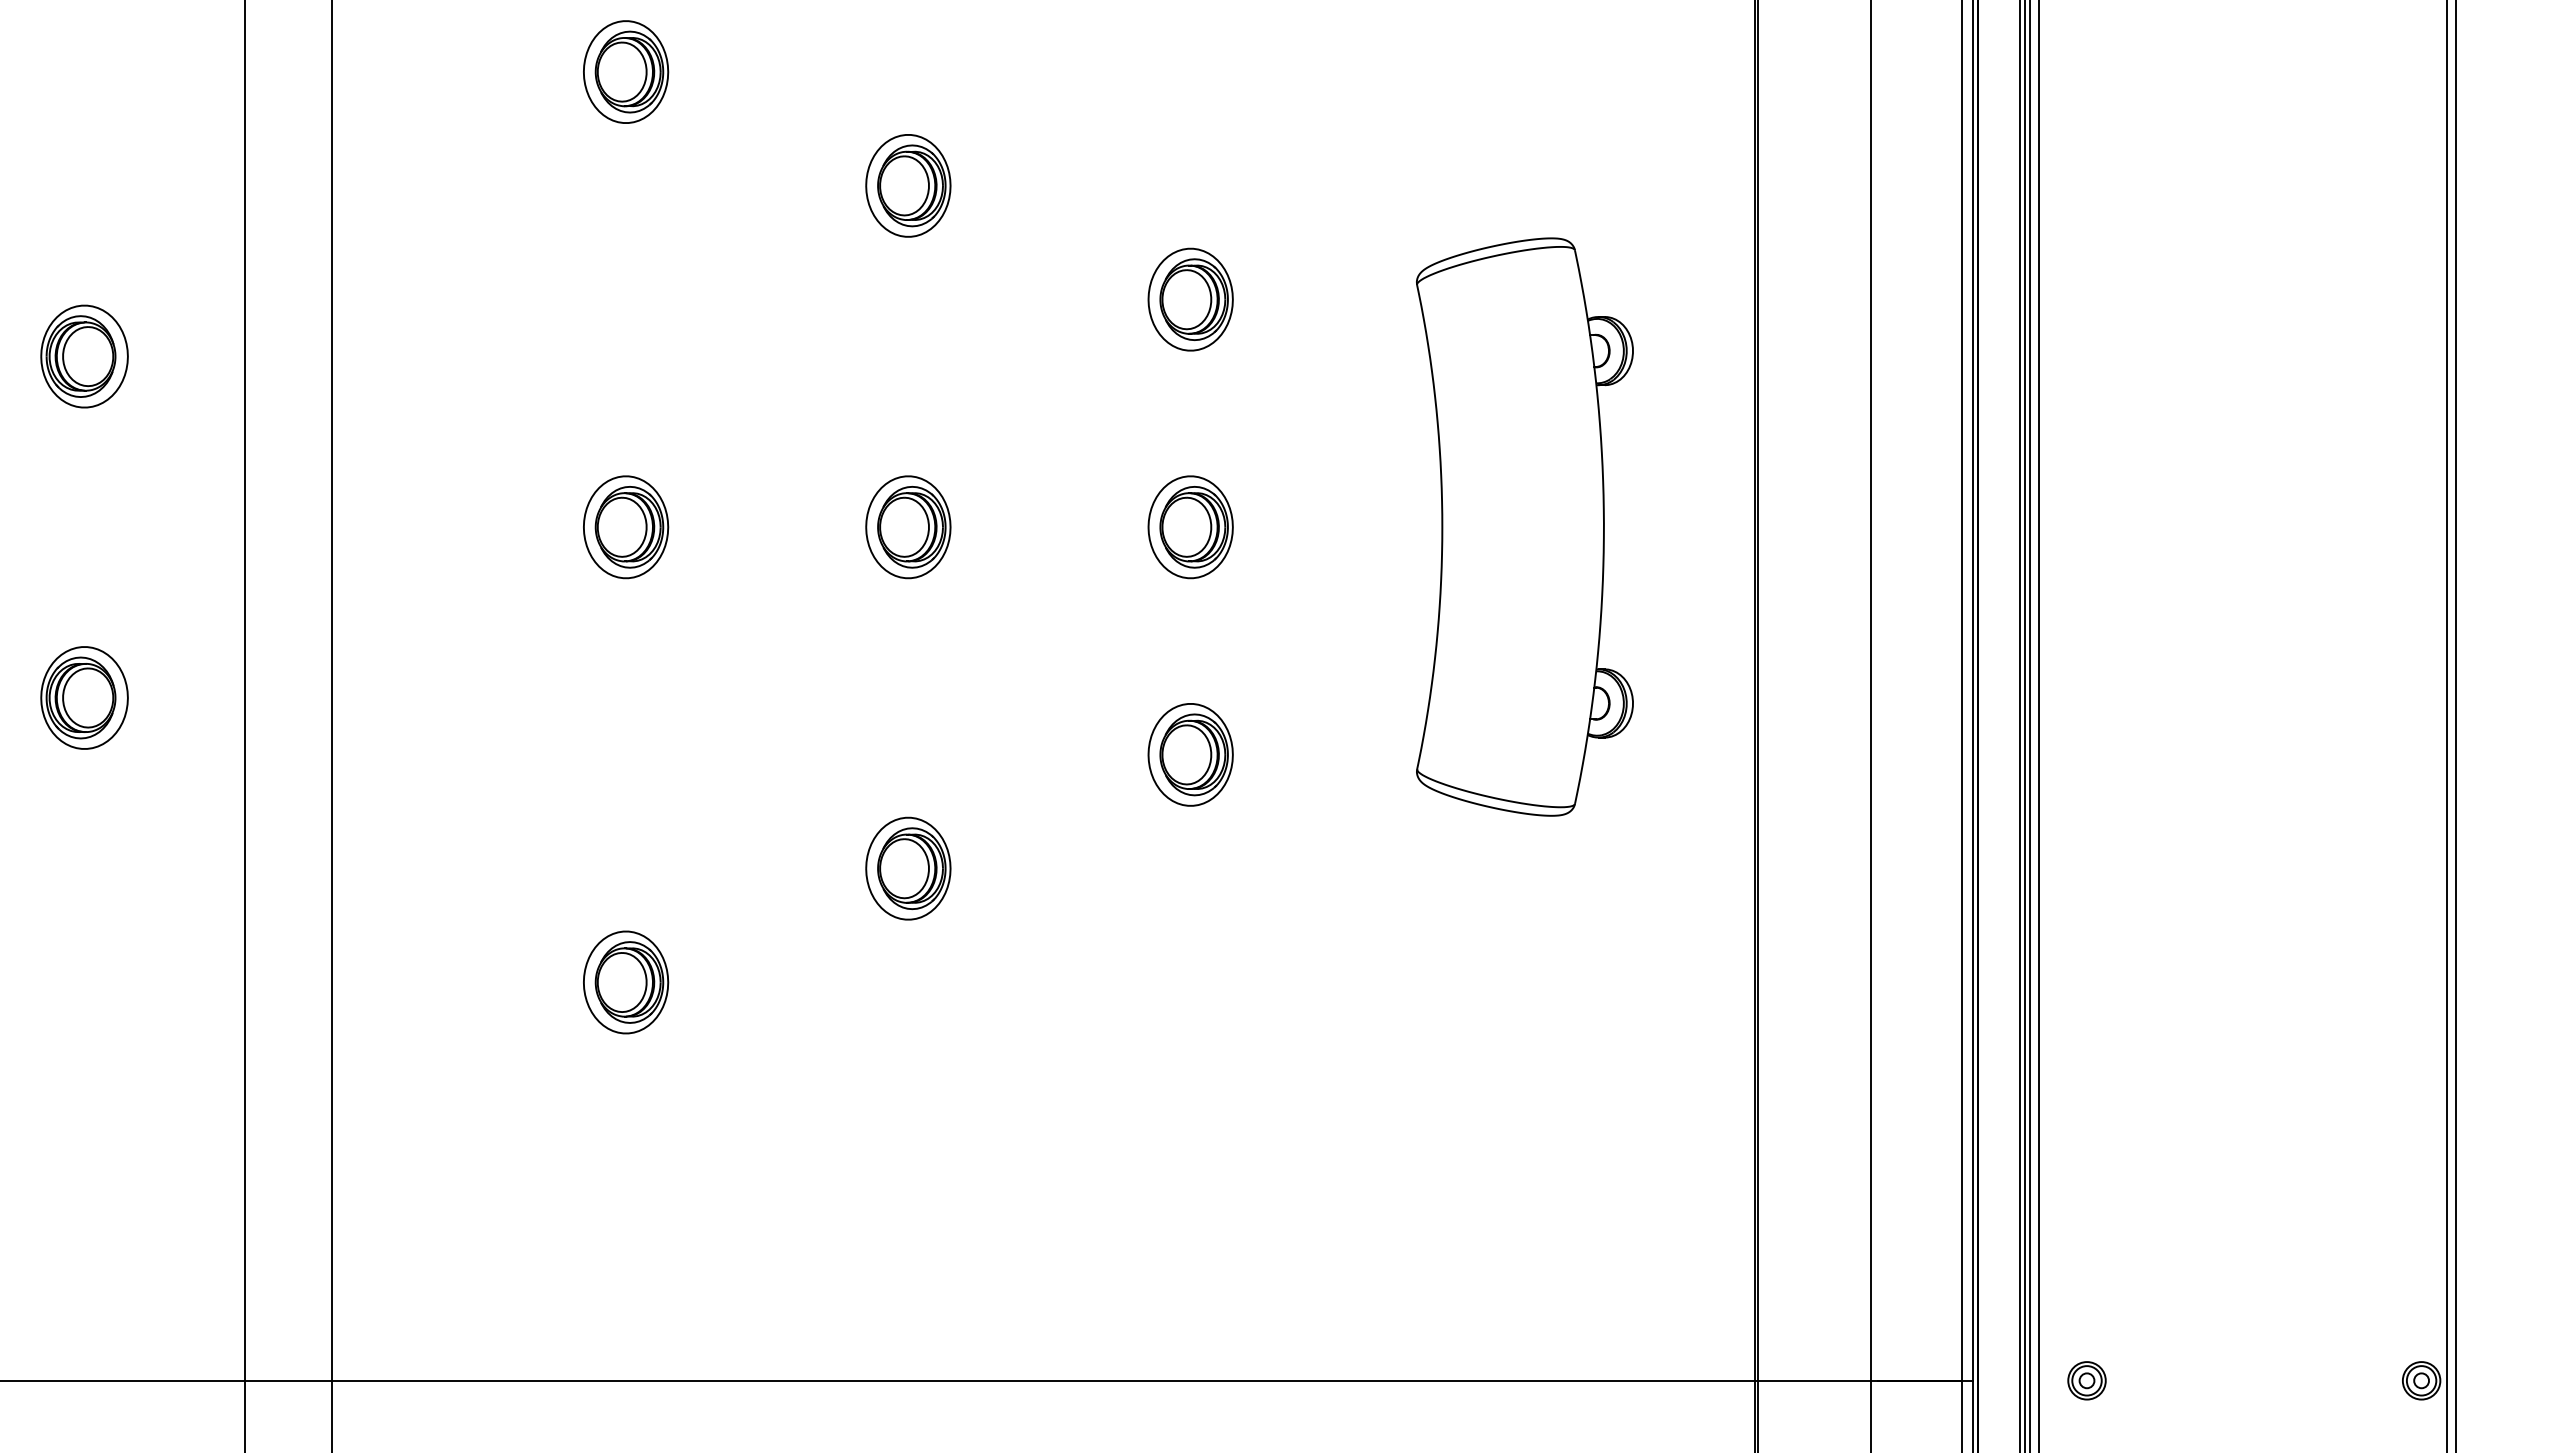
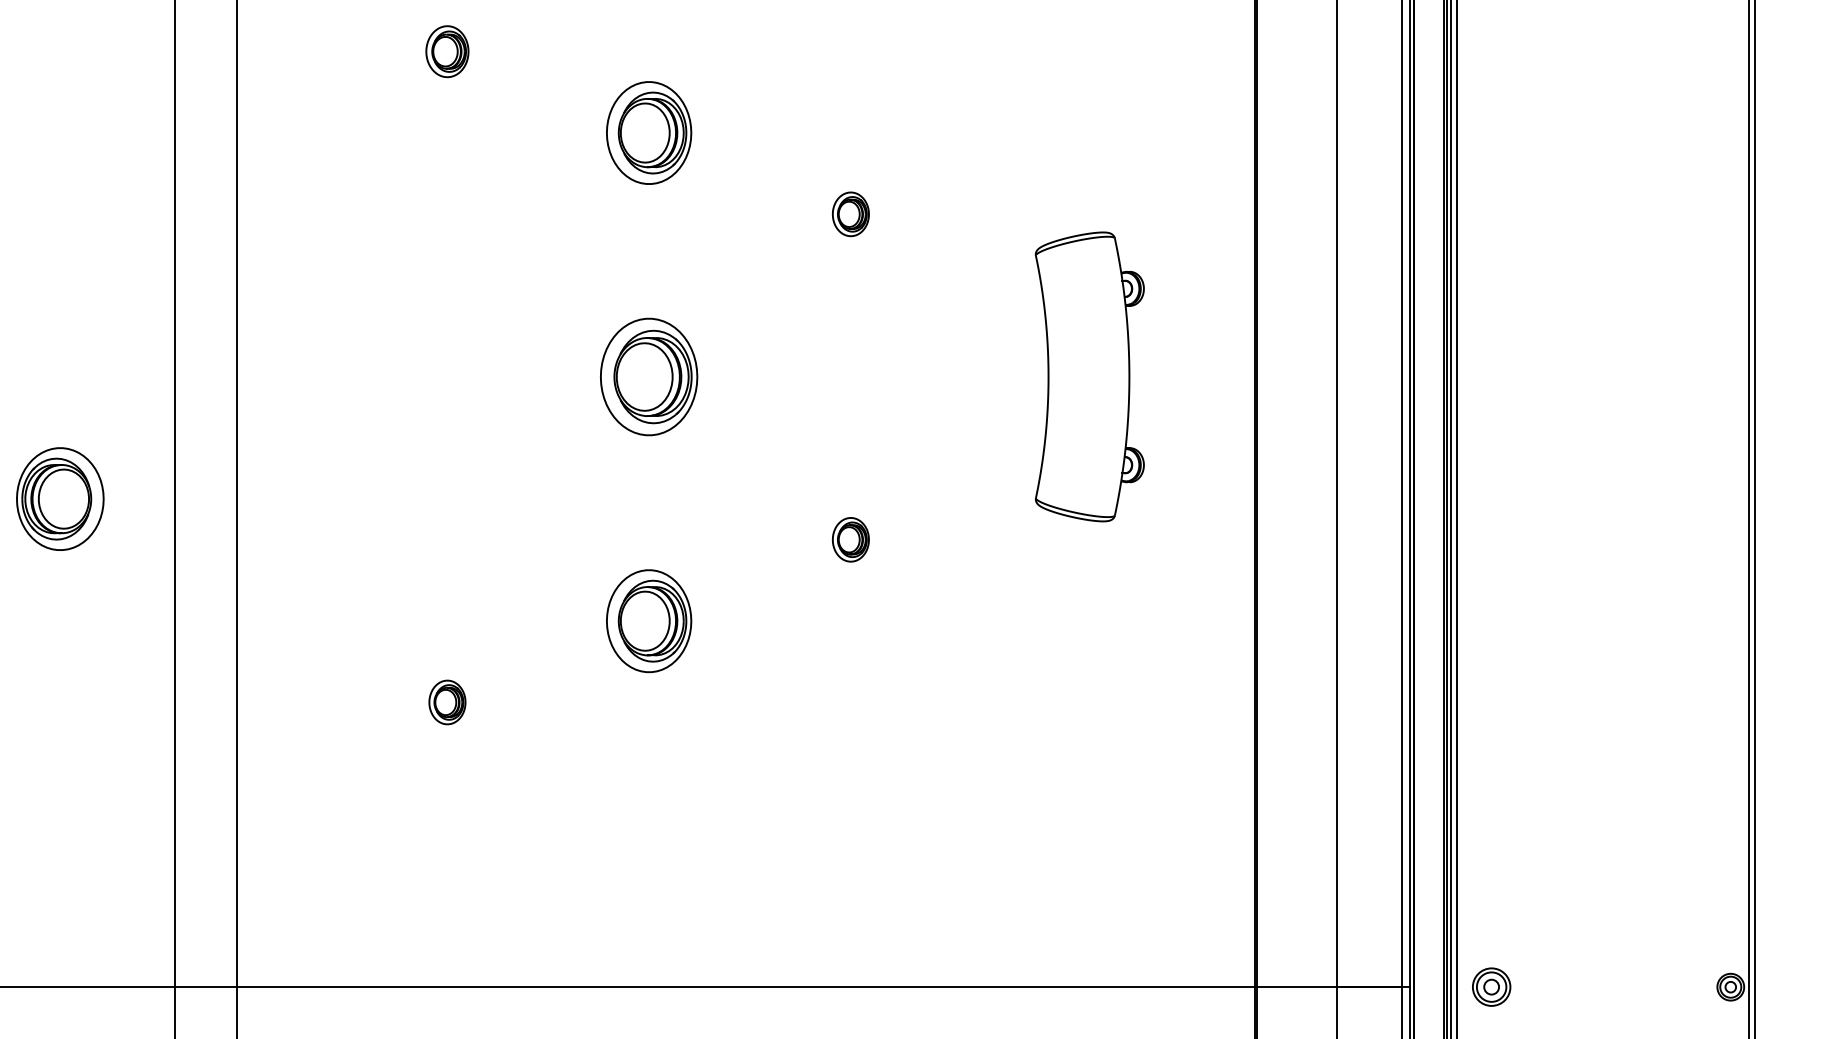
part: (626, 71) -> (447, 51), size x0.7
part: (908, 185) -> (649, 132), size x1.4
part: (1190, 299) -> (850, 214), size x0.6
part: (84, 356) -> (60, 255), removed
part: (1524, 526) -> (1089, 376), size x0.7
part: (626, 527) -> (447, 377), removed
part: (908, 527) -> (649, 377), size x1.6
part: (1190, 527) -> (850, 377), removed
part: (84, 697) -> (60, 498), size x1.4
part: (1190, 754) -> (850, 539), size x0.6
part: (908, 868) -> (649, 621), size x1.4
part: (626, 982) -> (447, 702), size x0.6
part: (2086, 1380) -> (1491, 986), size x1.4

